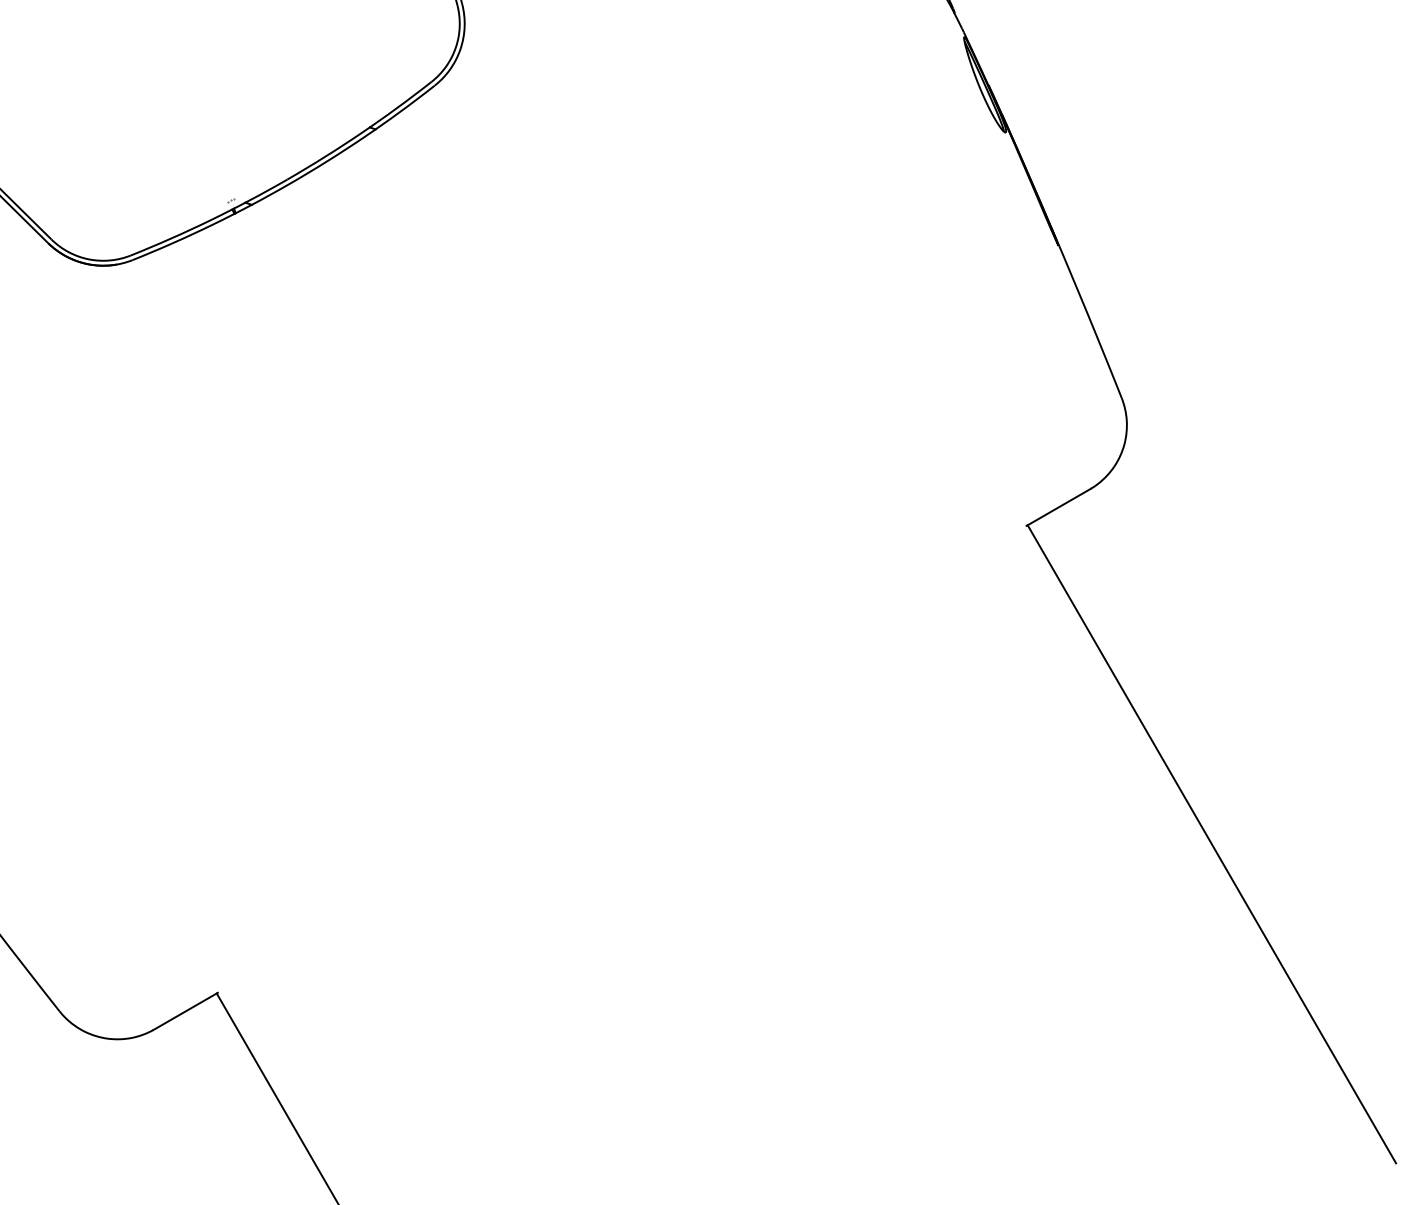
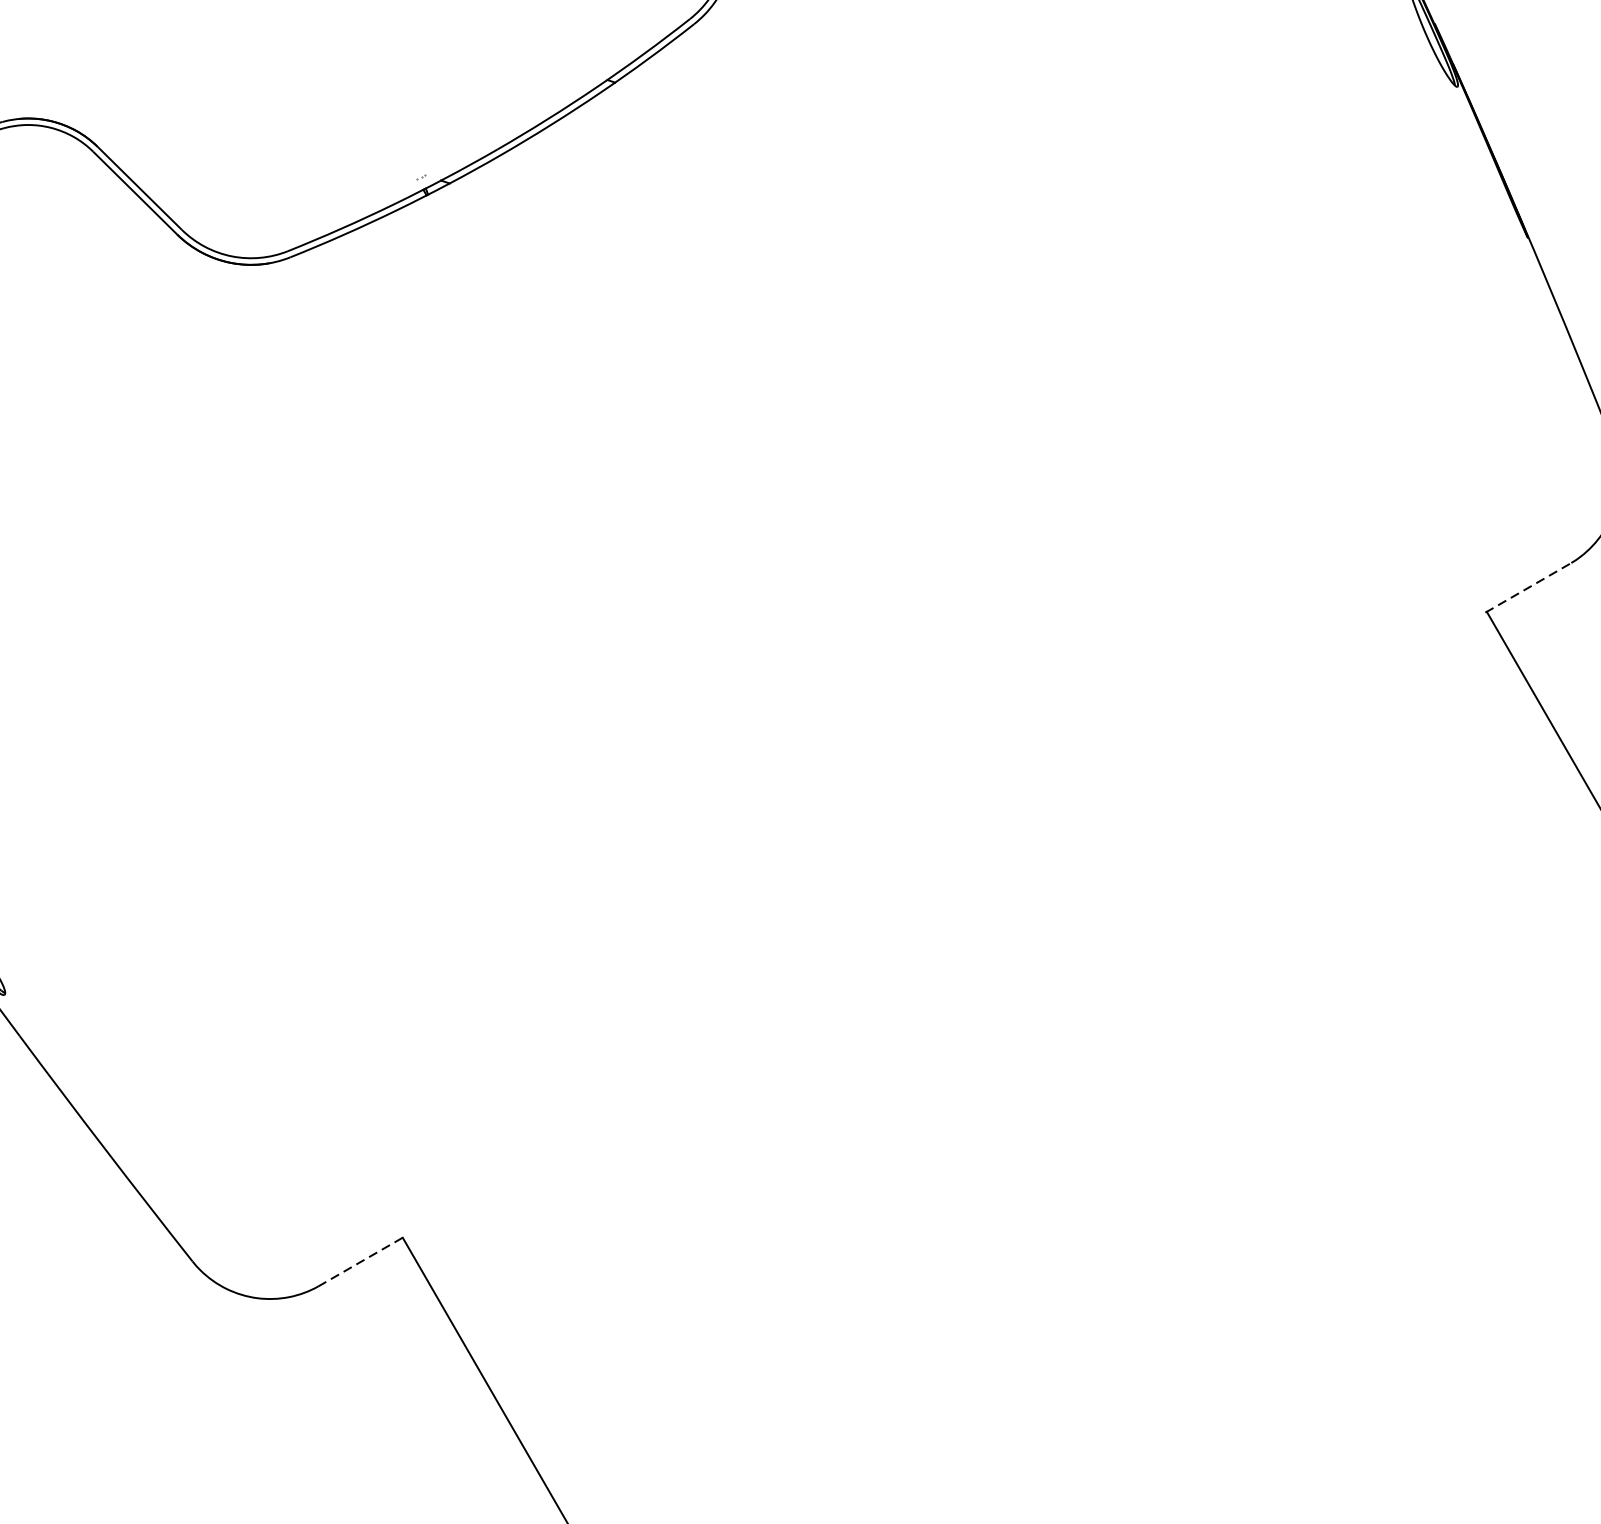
line: (1059, 507) -> (1529, 588), solid -> dashed
line: (186, 1011) -> (362, 1261), solid -> dashed

